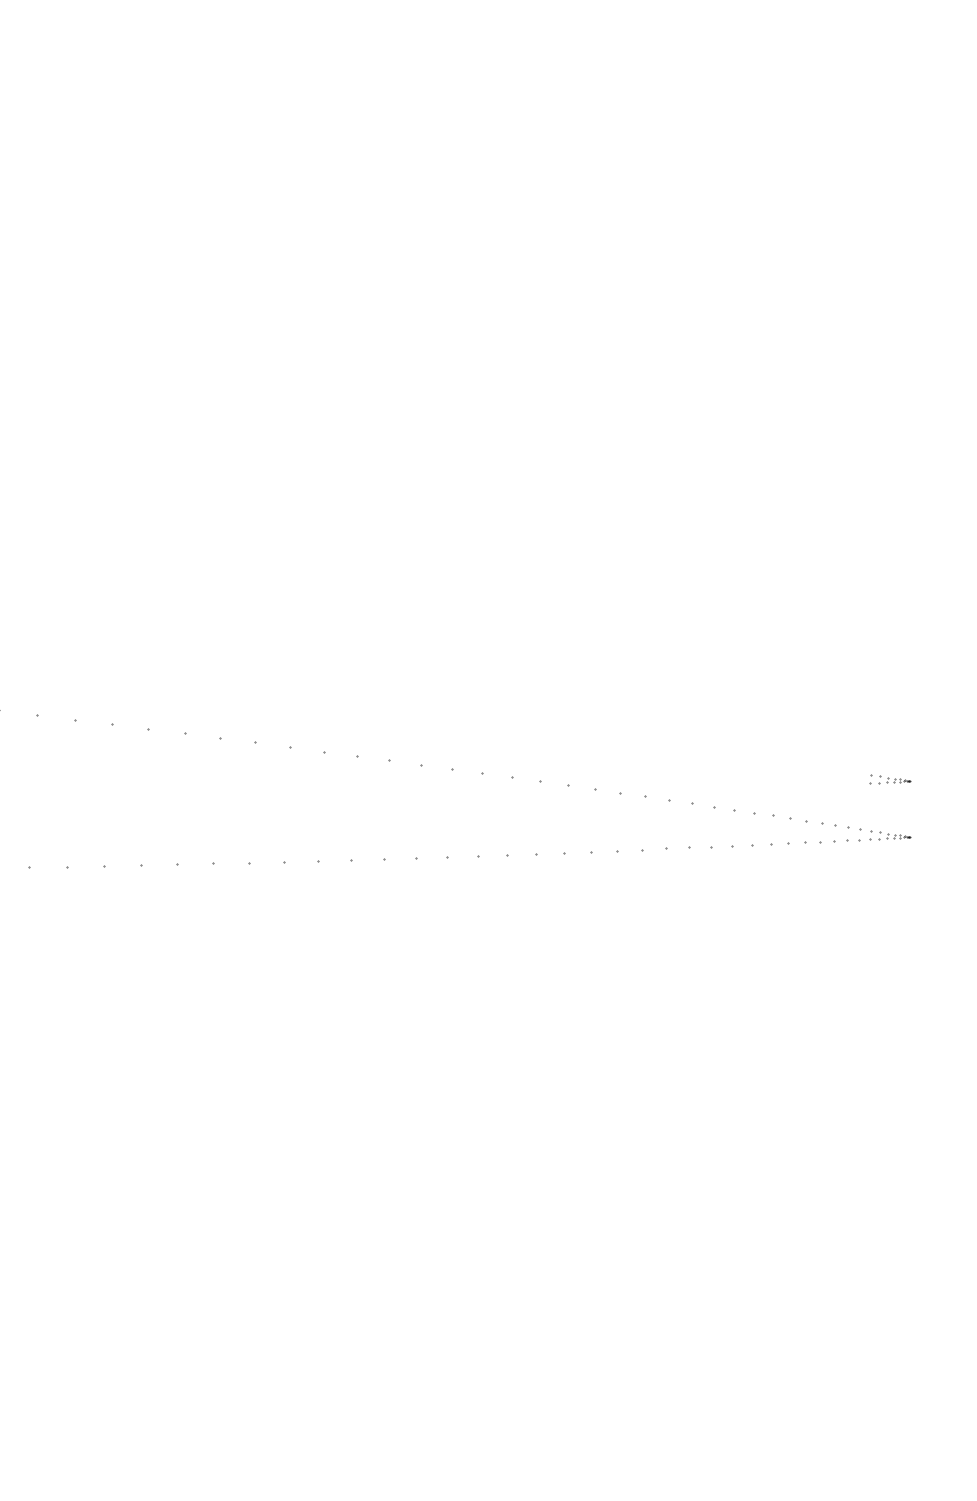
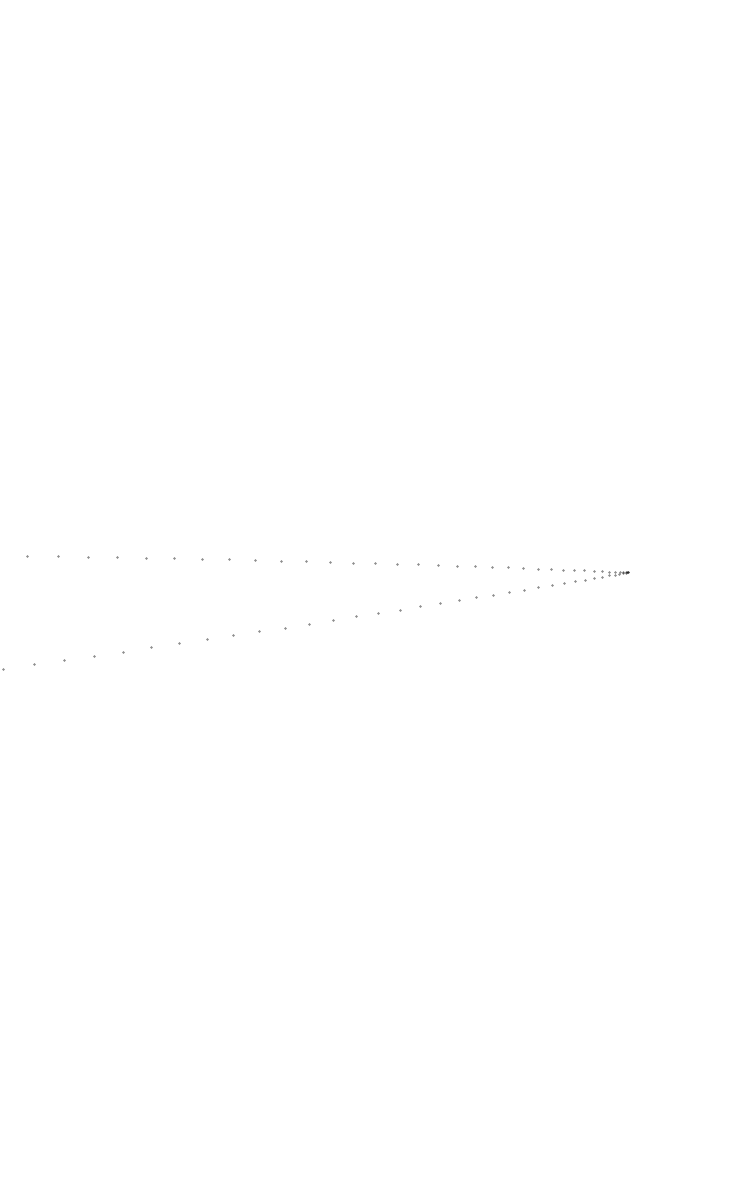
part: (890, 779) -> (605, 524), removed

